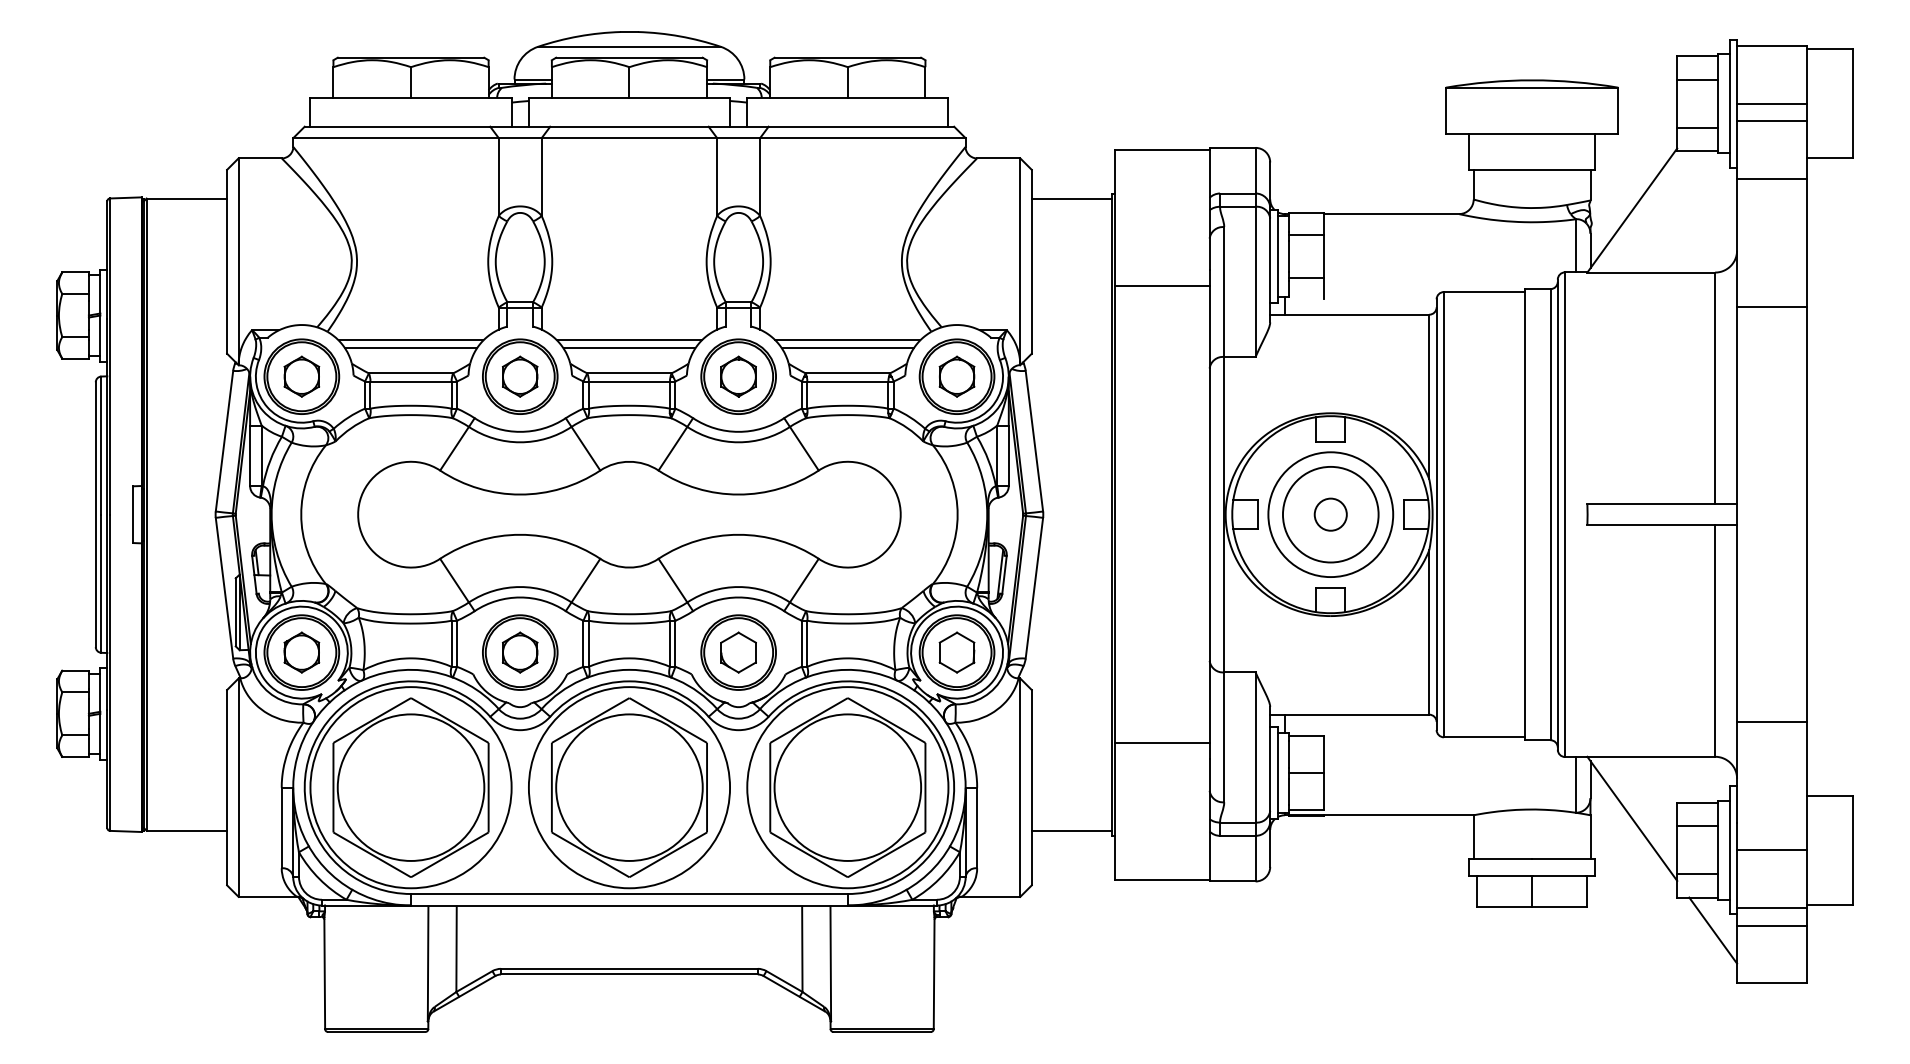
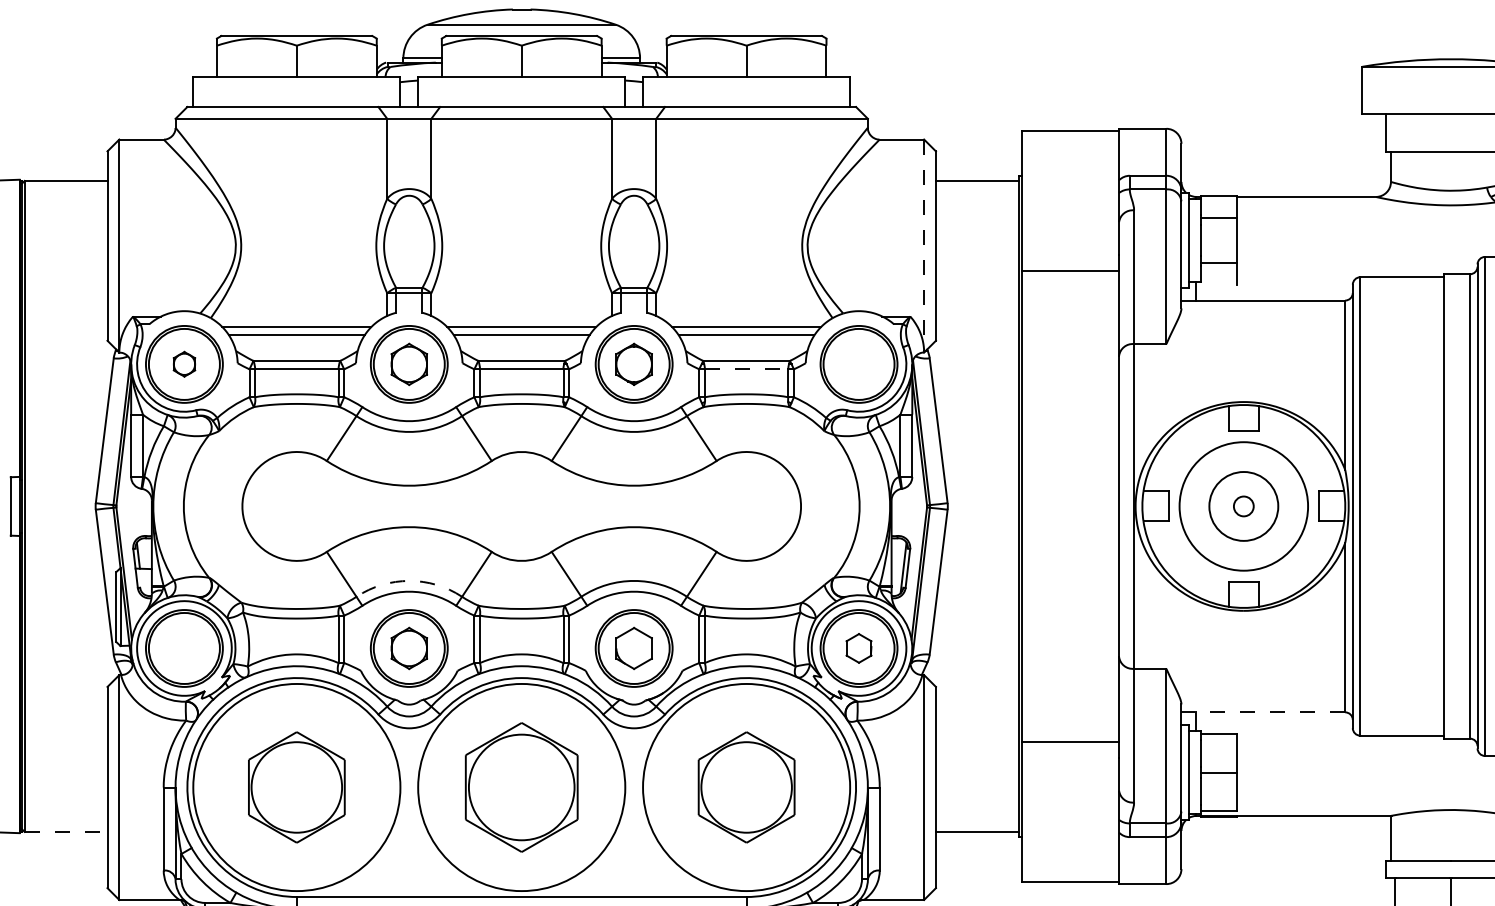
line: (1020, 262) -> (924, 246), solid -> dashed
part: (301, 376) -> (184, 364), size x0.6
part: (956, 376) -> (858, 364), removed
line: (847, 381) -> (746, 369), solid -> dashed
circle: (1330, 514) -> (1243, 506), size x0.6
circle: (1330, 514) -> (1243, 506), size x0.7
arc: (520, 587) -> (409, 581), solid -> dashed
part: (301, 652) -> (184, 648), removed
part: (956, 652) -> (858, 648), size x0.7
line: (1349, 714) -> (1263, 712), solid -> dashed
part: (410, 787) -> (296, 787), size x0.6
part: (629, 787) -> (521, 787), size x0.7
part: (847, 787) -> (746, 787), size x0.6
line: (187, 830) -> (66, 831), solid -> dashed

